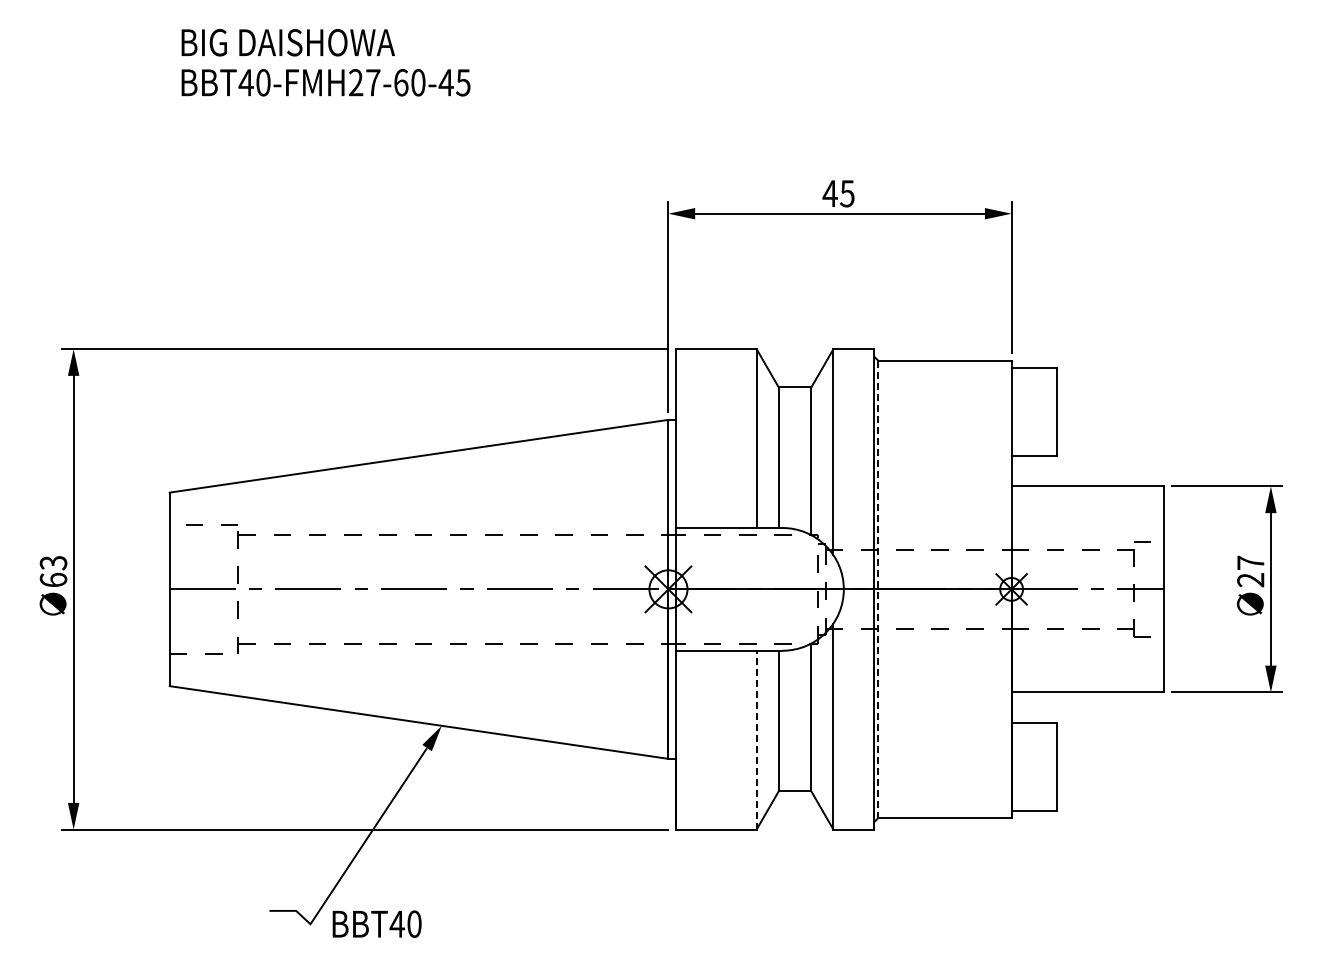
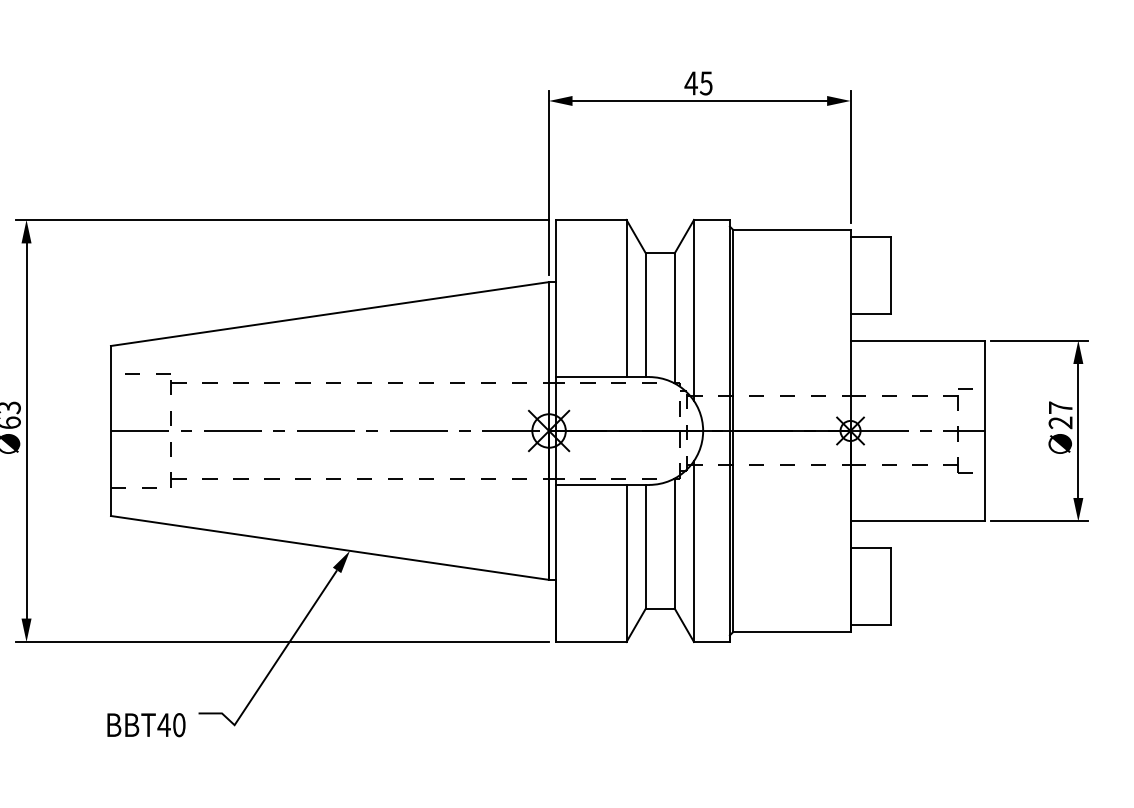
line: (878, 589) -> (733, 431), dashed -> solid
line: (756, 739) -> (626, 562), dashed -> solid
text: (376, 923) -> (145, 724), moved

